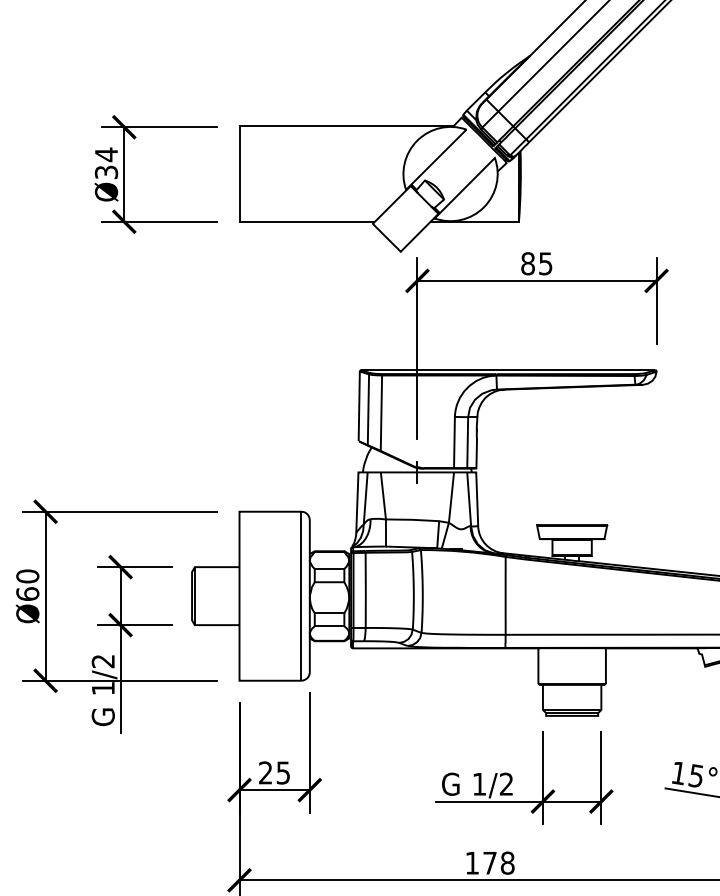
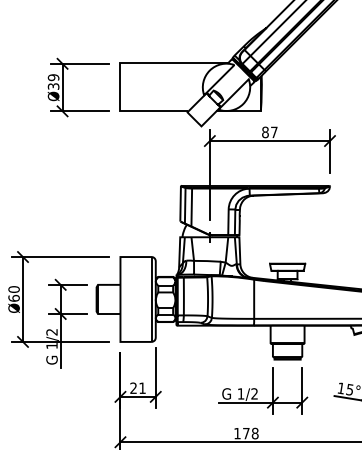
text: (106, 154) -> (53, 77), Ø34 -> Ø39
text: (546, 263) -> (274, 132), 85 -> 87
text: (283, 773) -> (142, 388), 25 -> 21

